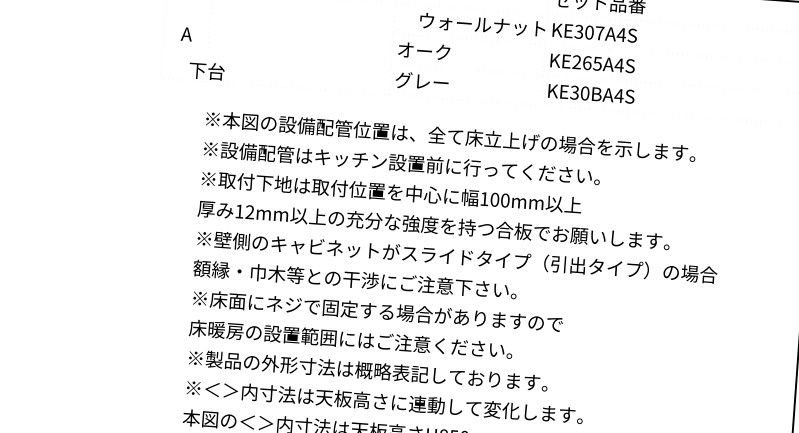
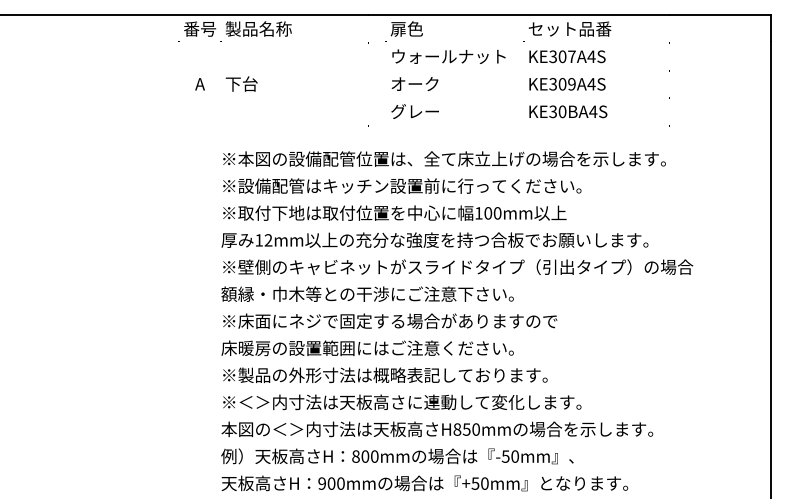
text: (482, 24) -> (448, 56), moved
text: (587, 63) -> (562, 84), KE265A4S -> KE309A4S
text: (206, 70) -> (241, 83), moved

